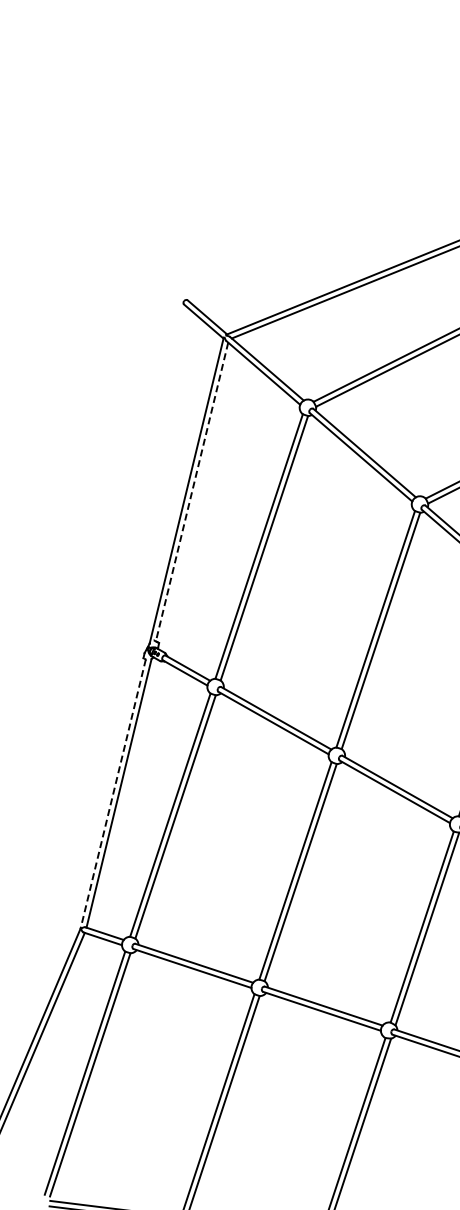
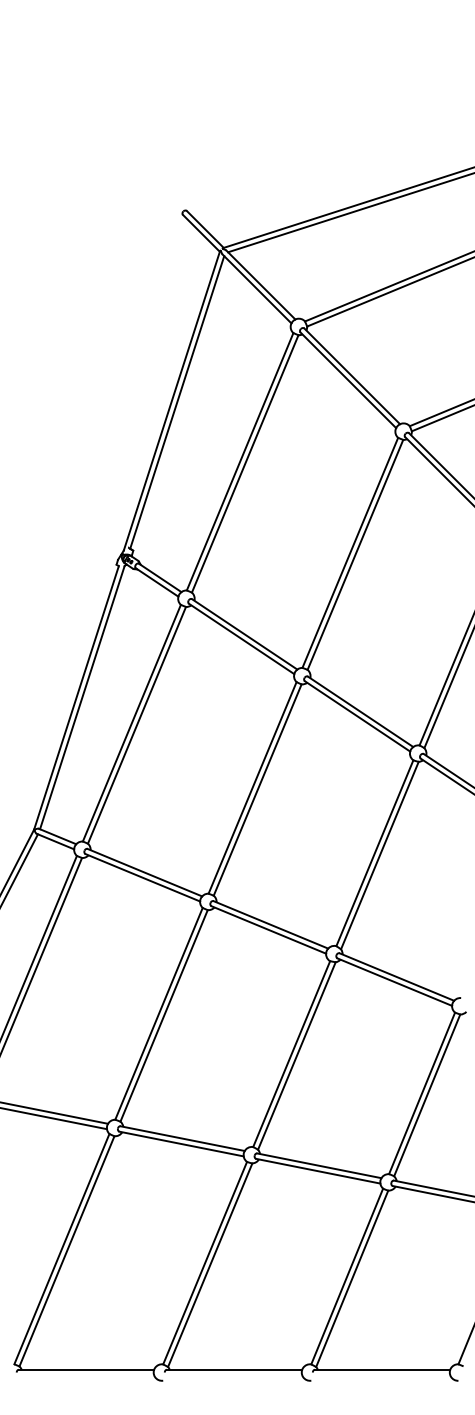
line: (192, 492) -> (177, 402), dashed -> solid
line: (113, 794) -> (76, 698), dashed -> solid

